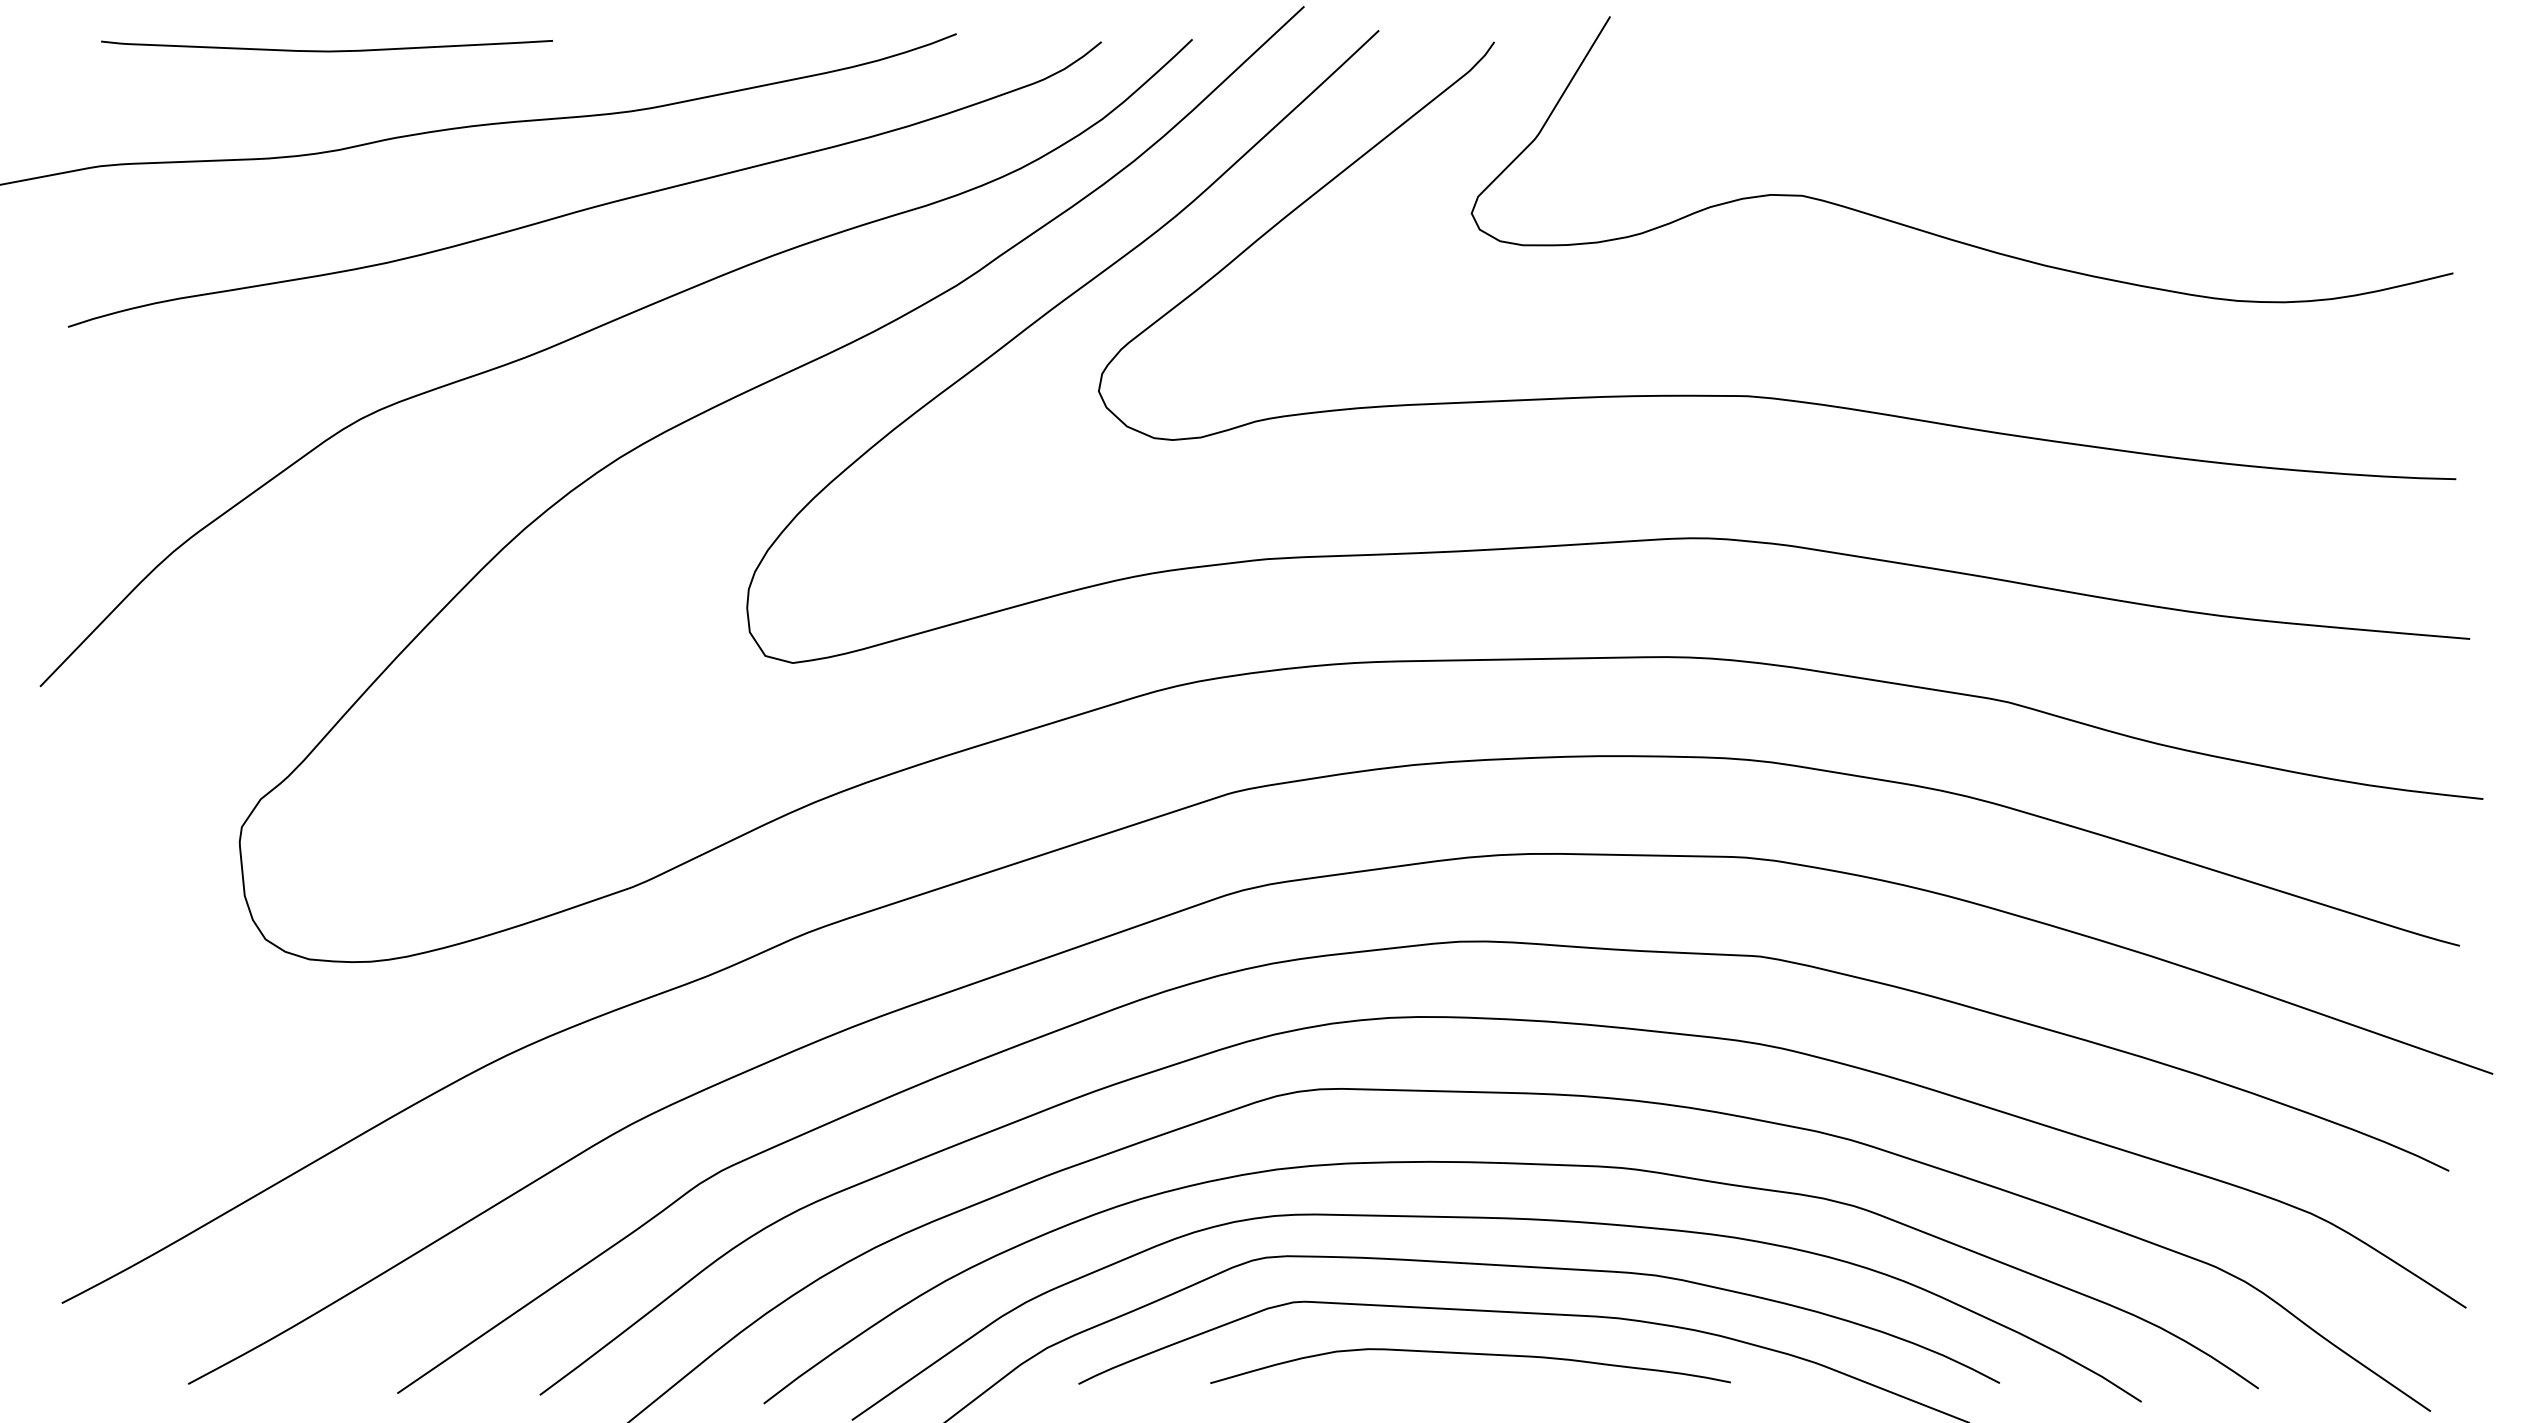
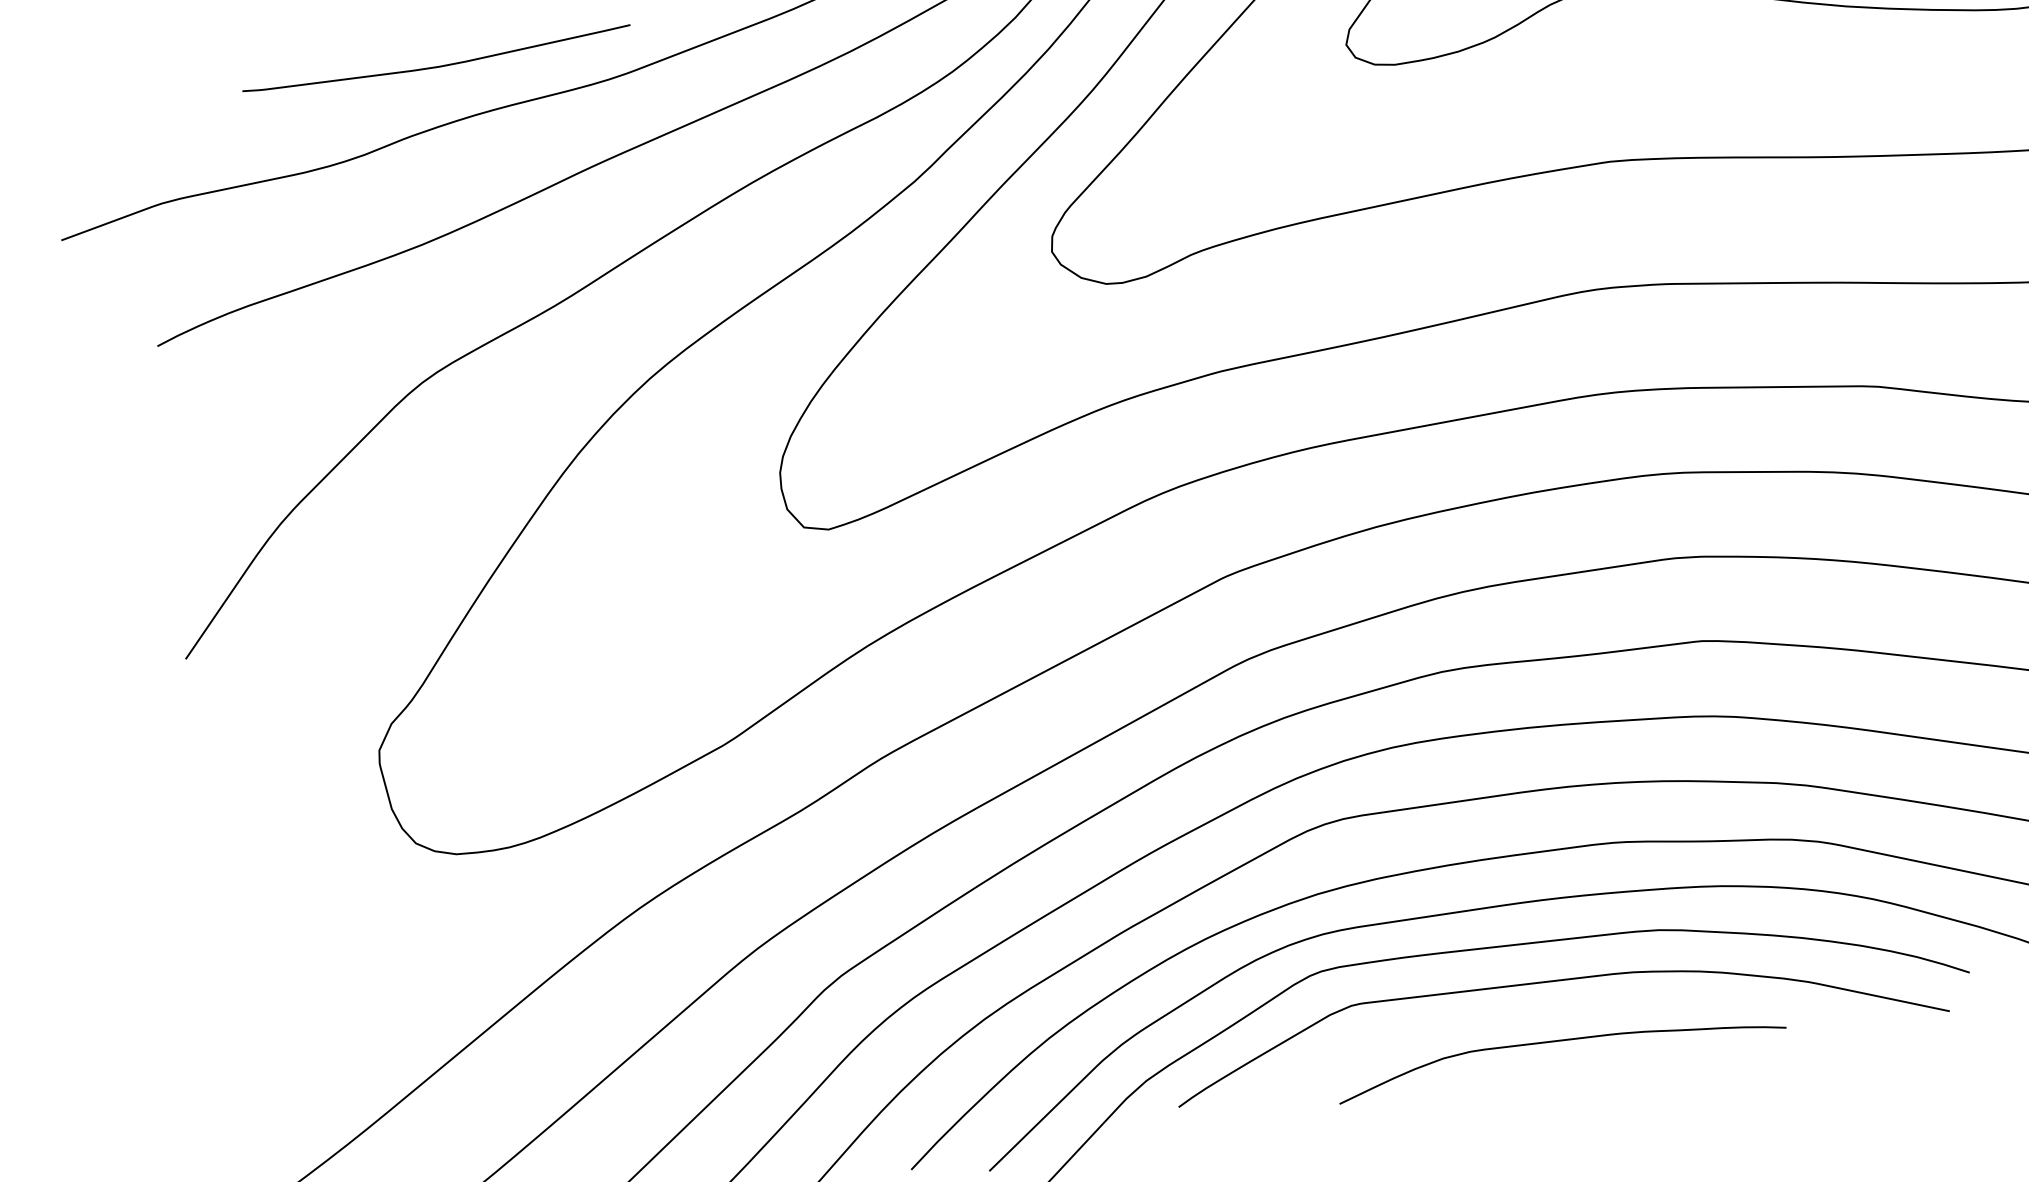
curve: (326, 50) -> (437, 66), moved
curve: (1470, 1354) -> (1558, 1041), moved

